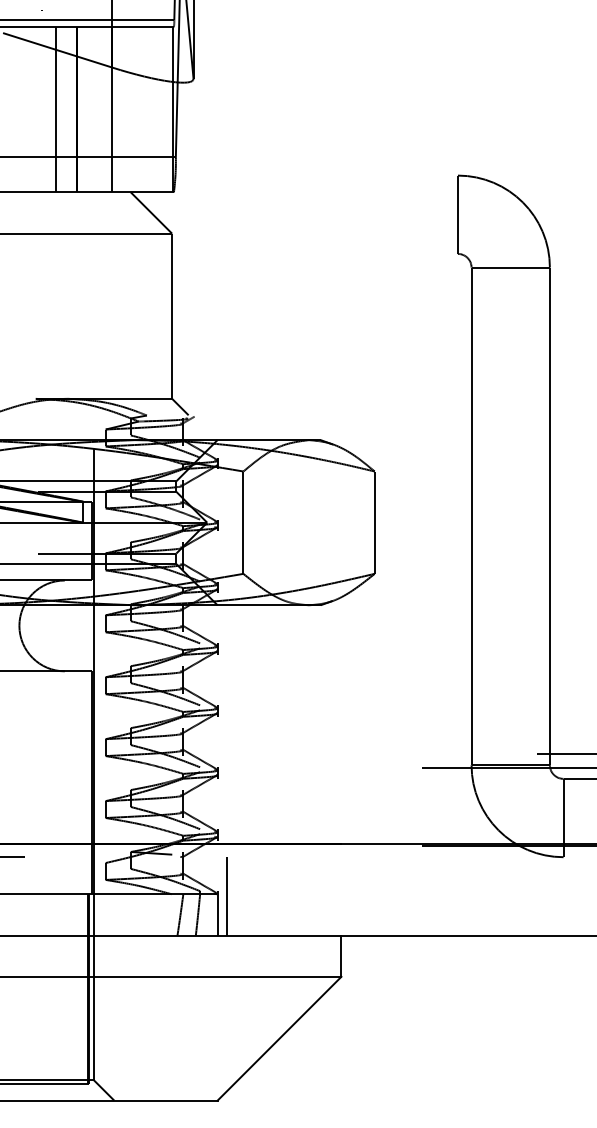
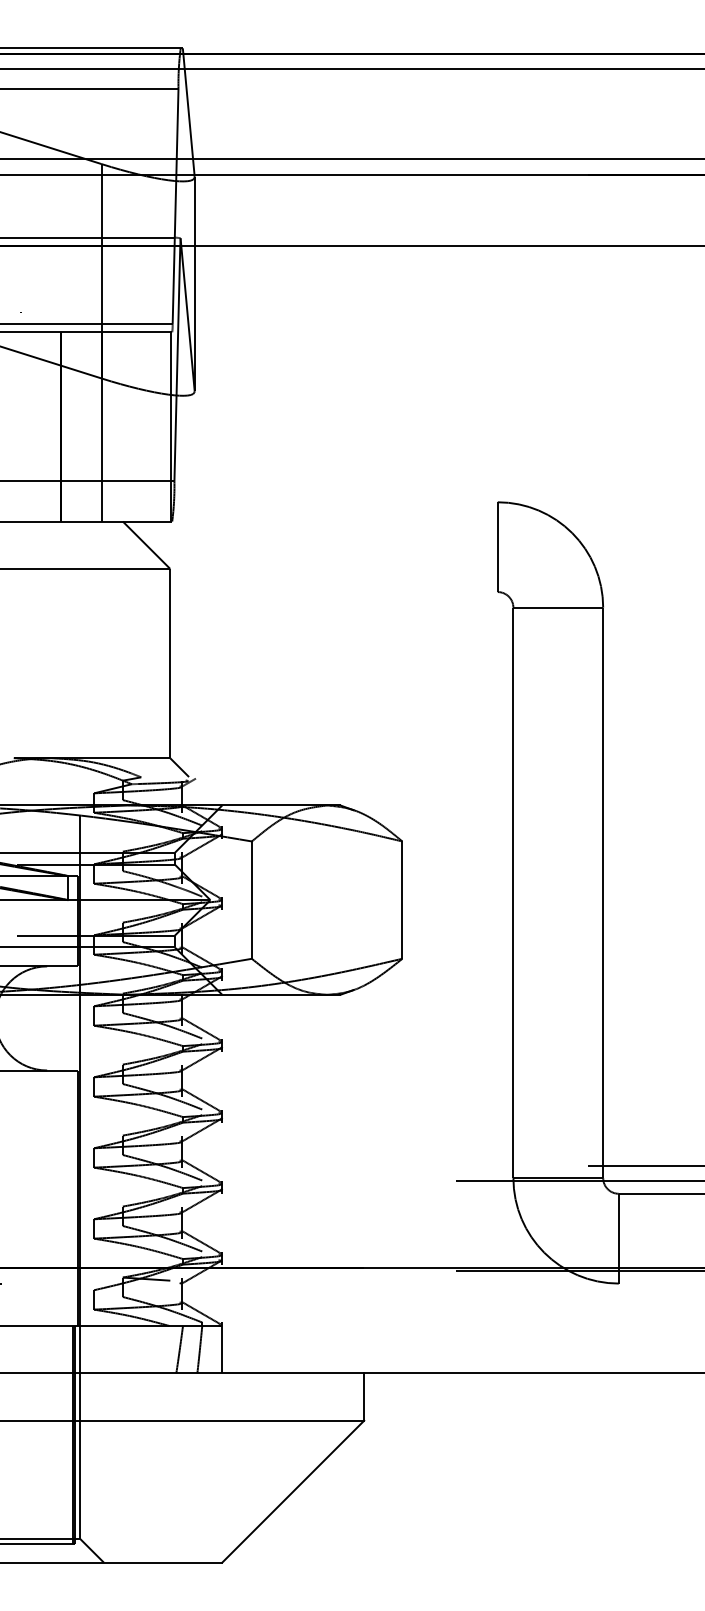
line: (56, 109) -> (37, 426), removed
line: (227, 896) -> (233, 1328), removed

